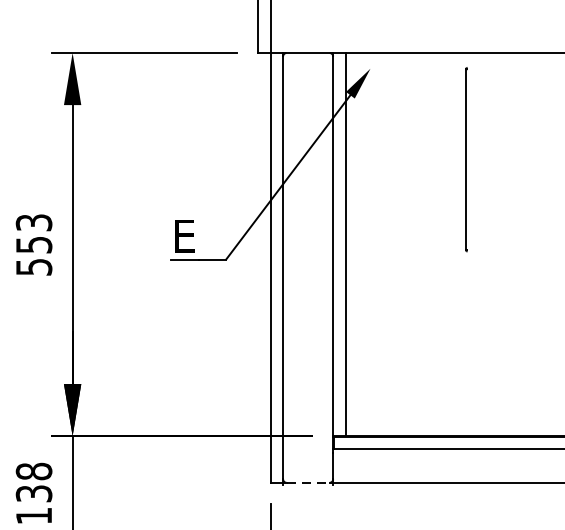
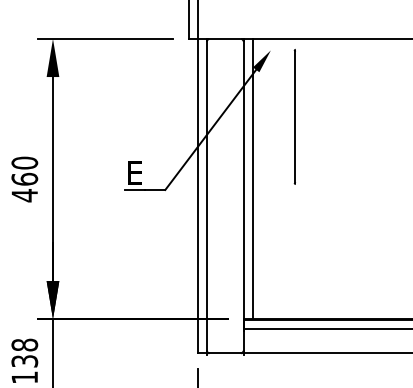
line: (465, 159) -> (294, 116), moved
text: (33, 245) -> (24, 179), 553 -> 460
line: (308, 483) -> (225, 353), dashed -> solid

